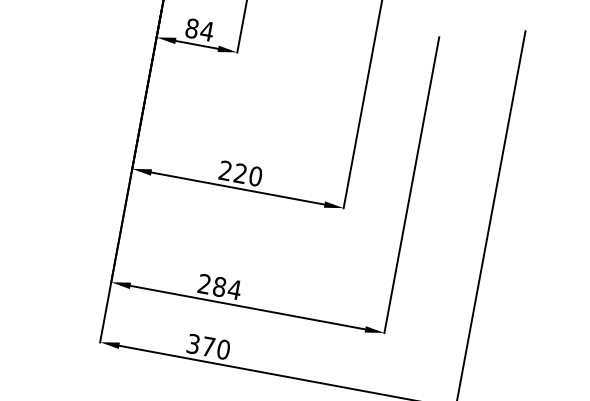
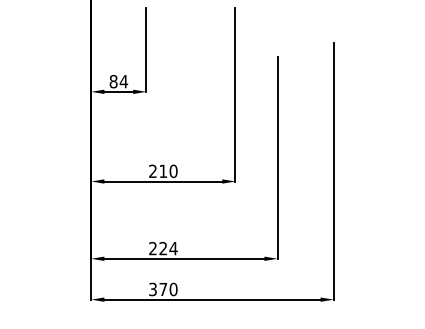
text: (239, 172) -> (162, 170), 220 -> 210
text: (219, 286) -> (163, 248), 284 -> 224

